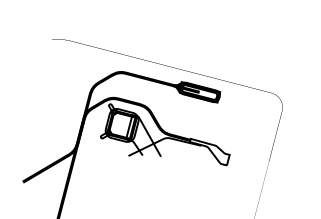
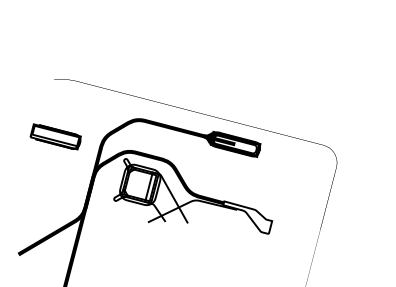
part: (53, 85) -> (55, 136), added

